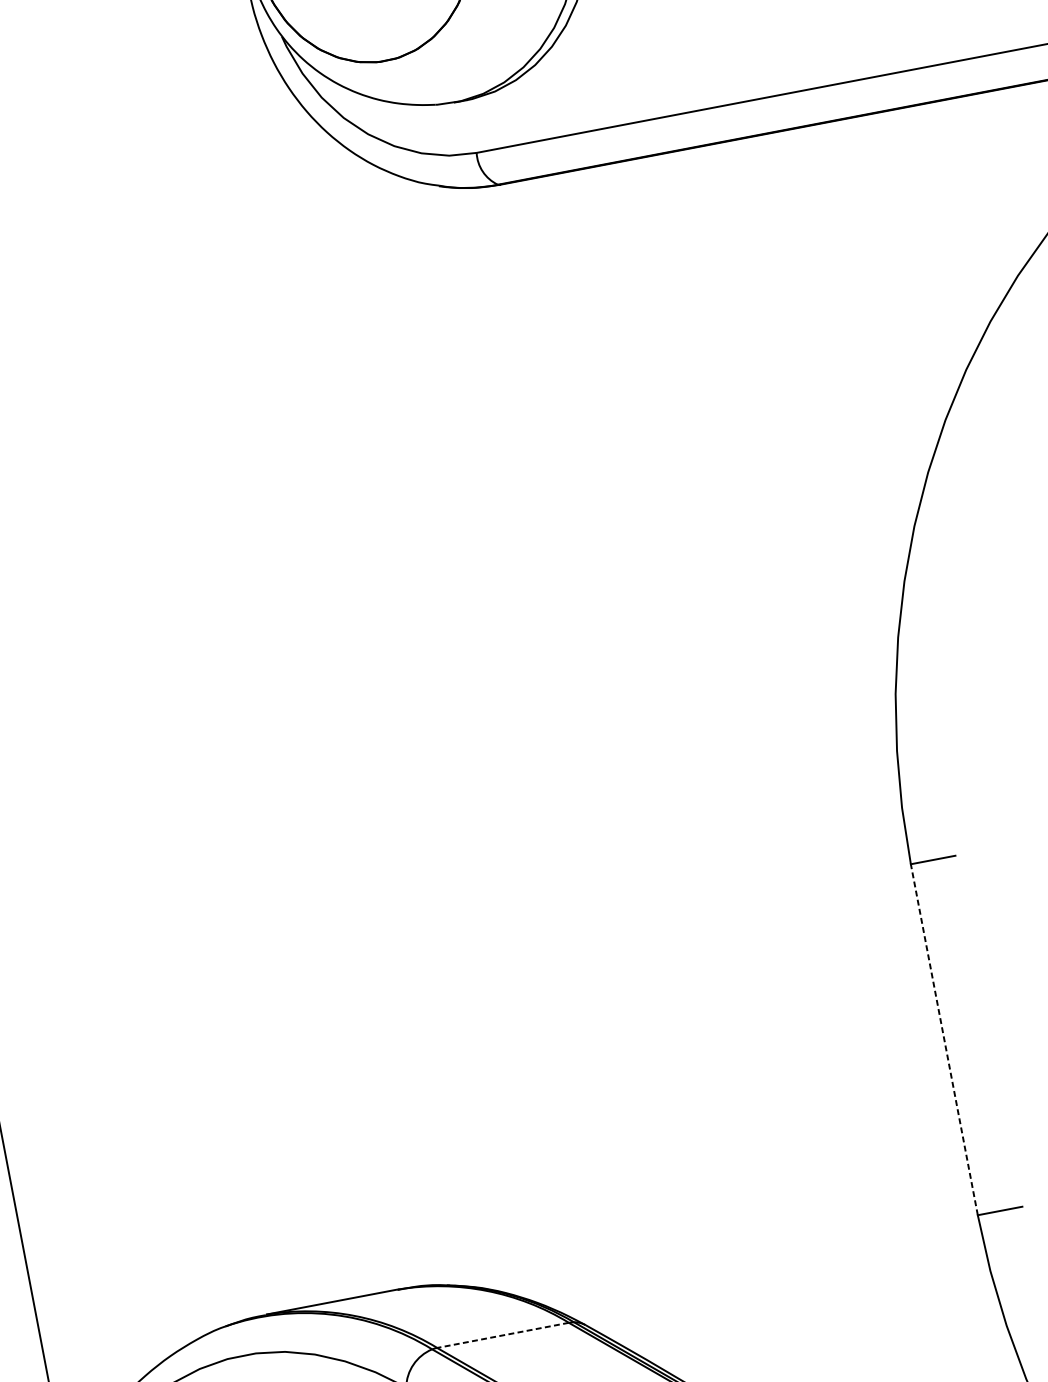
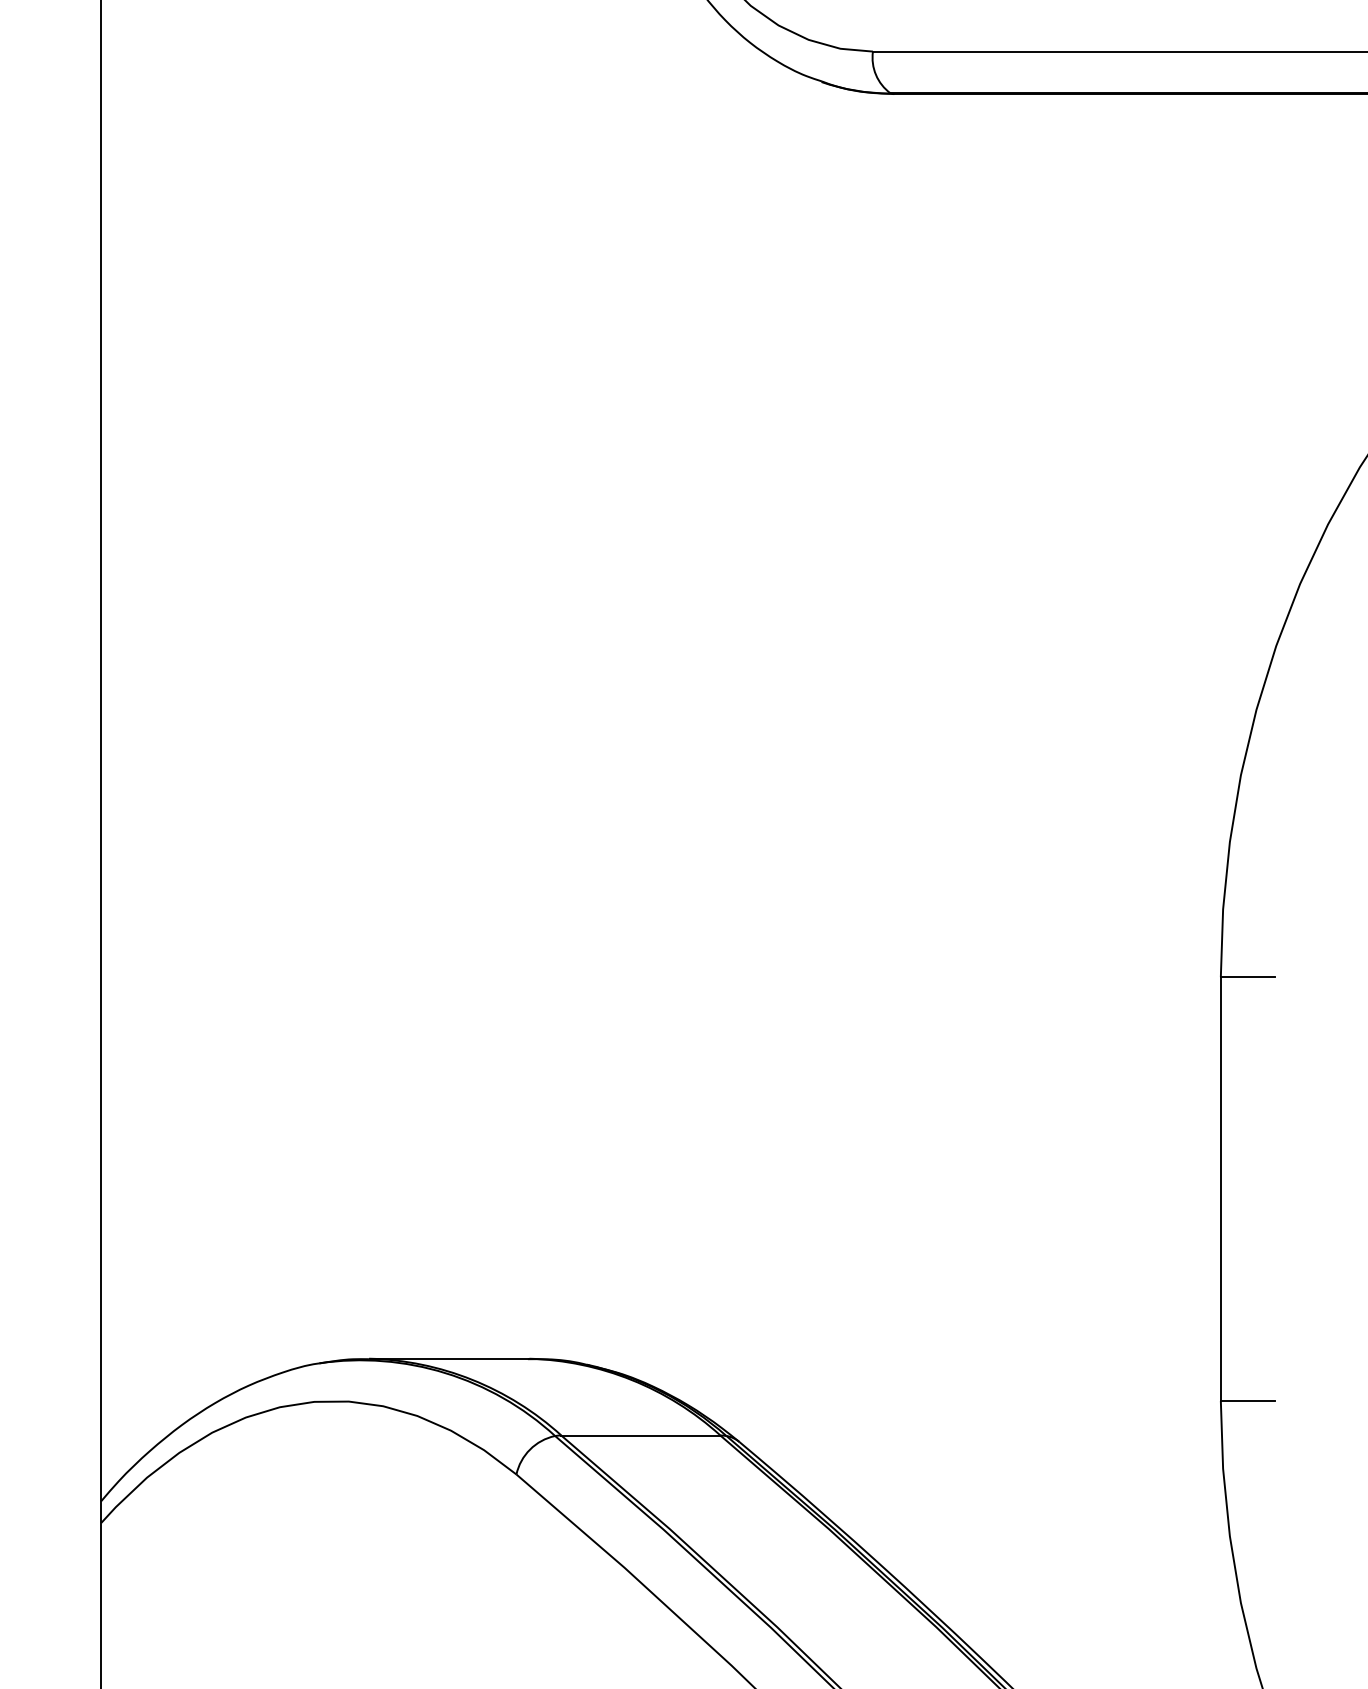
line: (944, 1040) -> (1220, 1189), dashed -> solid
line: (502, 1335) -> (640, 1435), dashed -> solid

